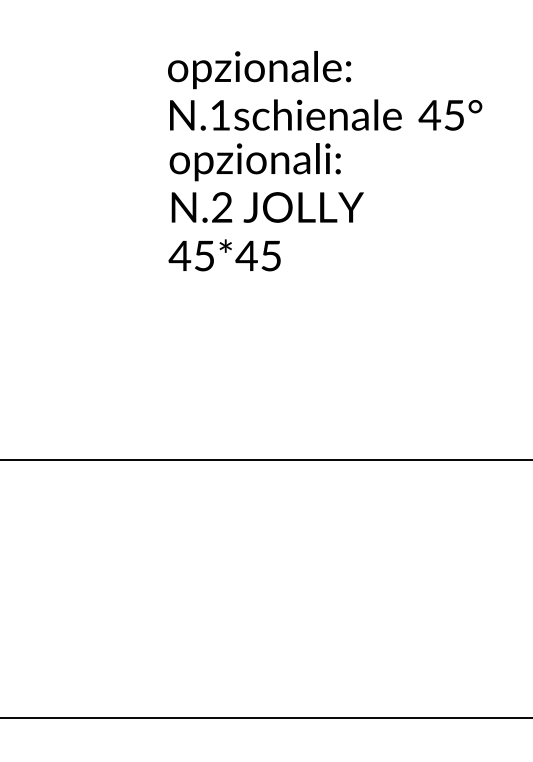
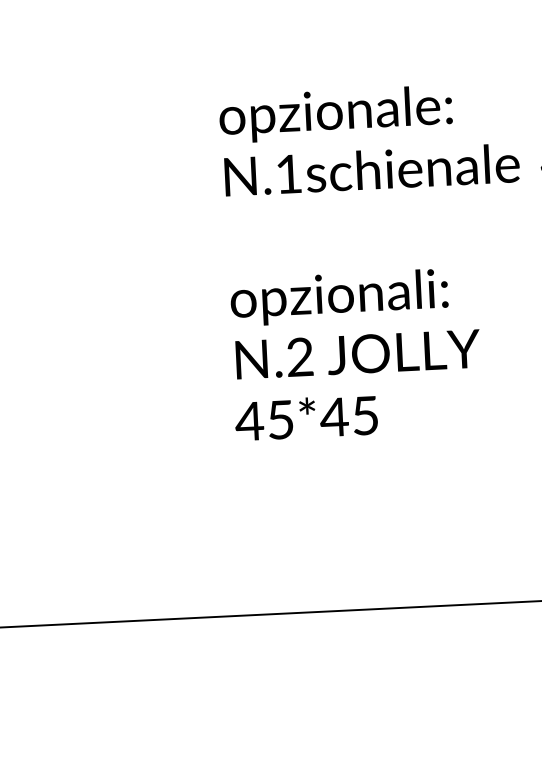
text: (265, 207) -> (355, 354), moved

